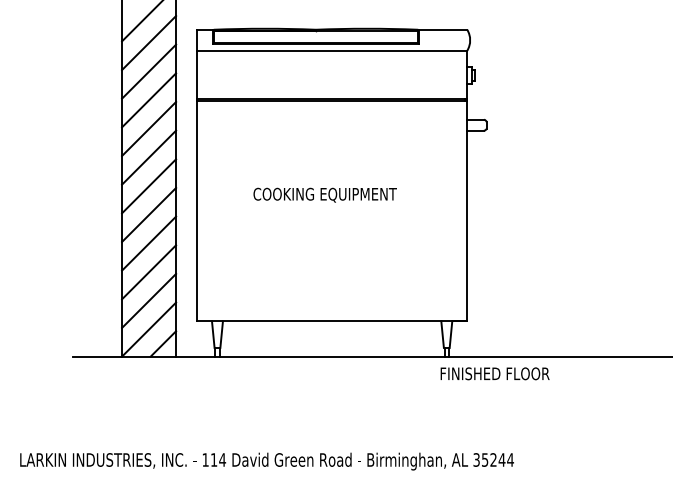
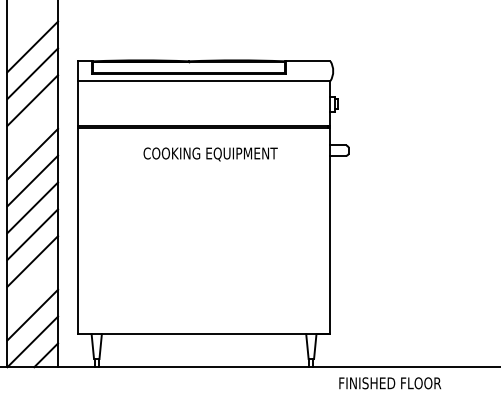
line: (149, 100) -> (33, 127), removed
text: (324, 194) -> (210, 153), moved
line: (149, 272) -> (33, 288), removed
text: (494, 373) -> (389, 383), moved

